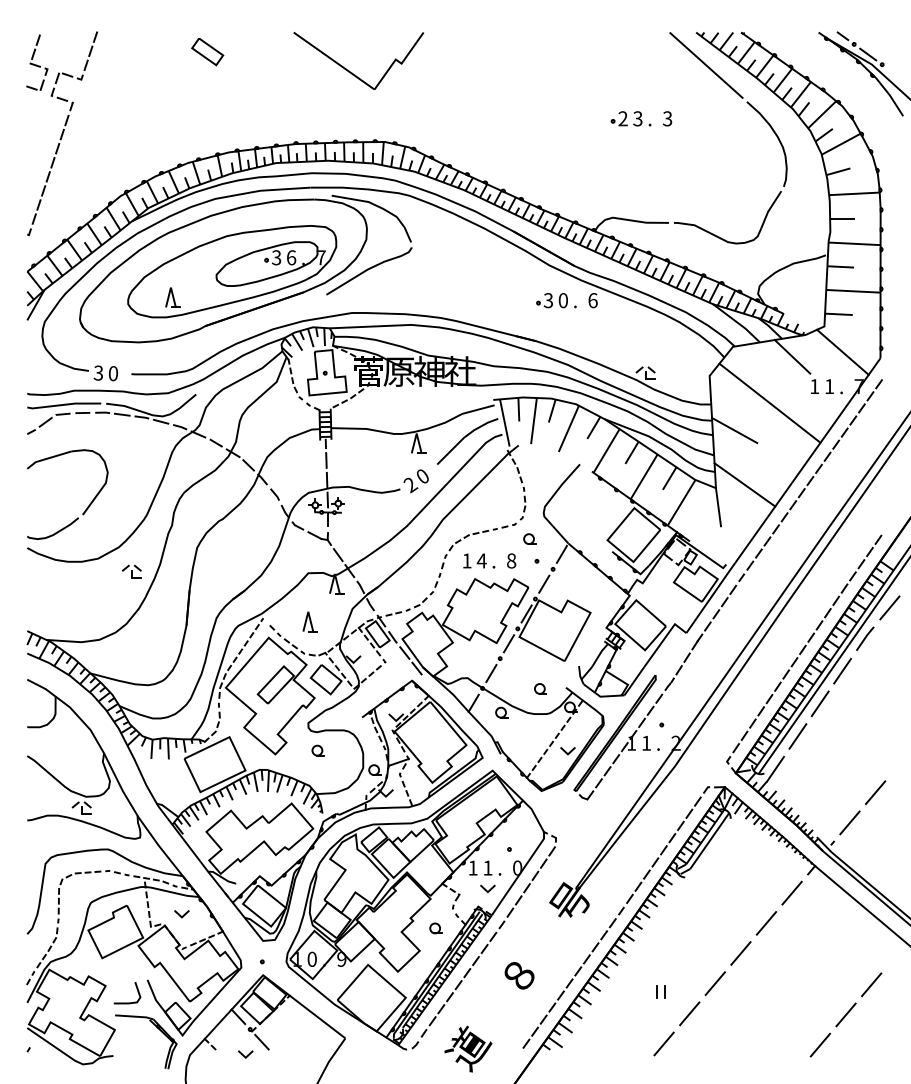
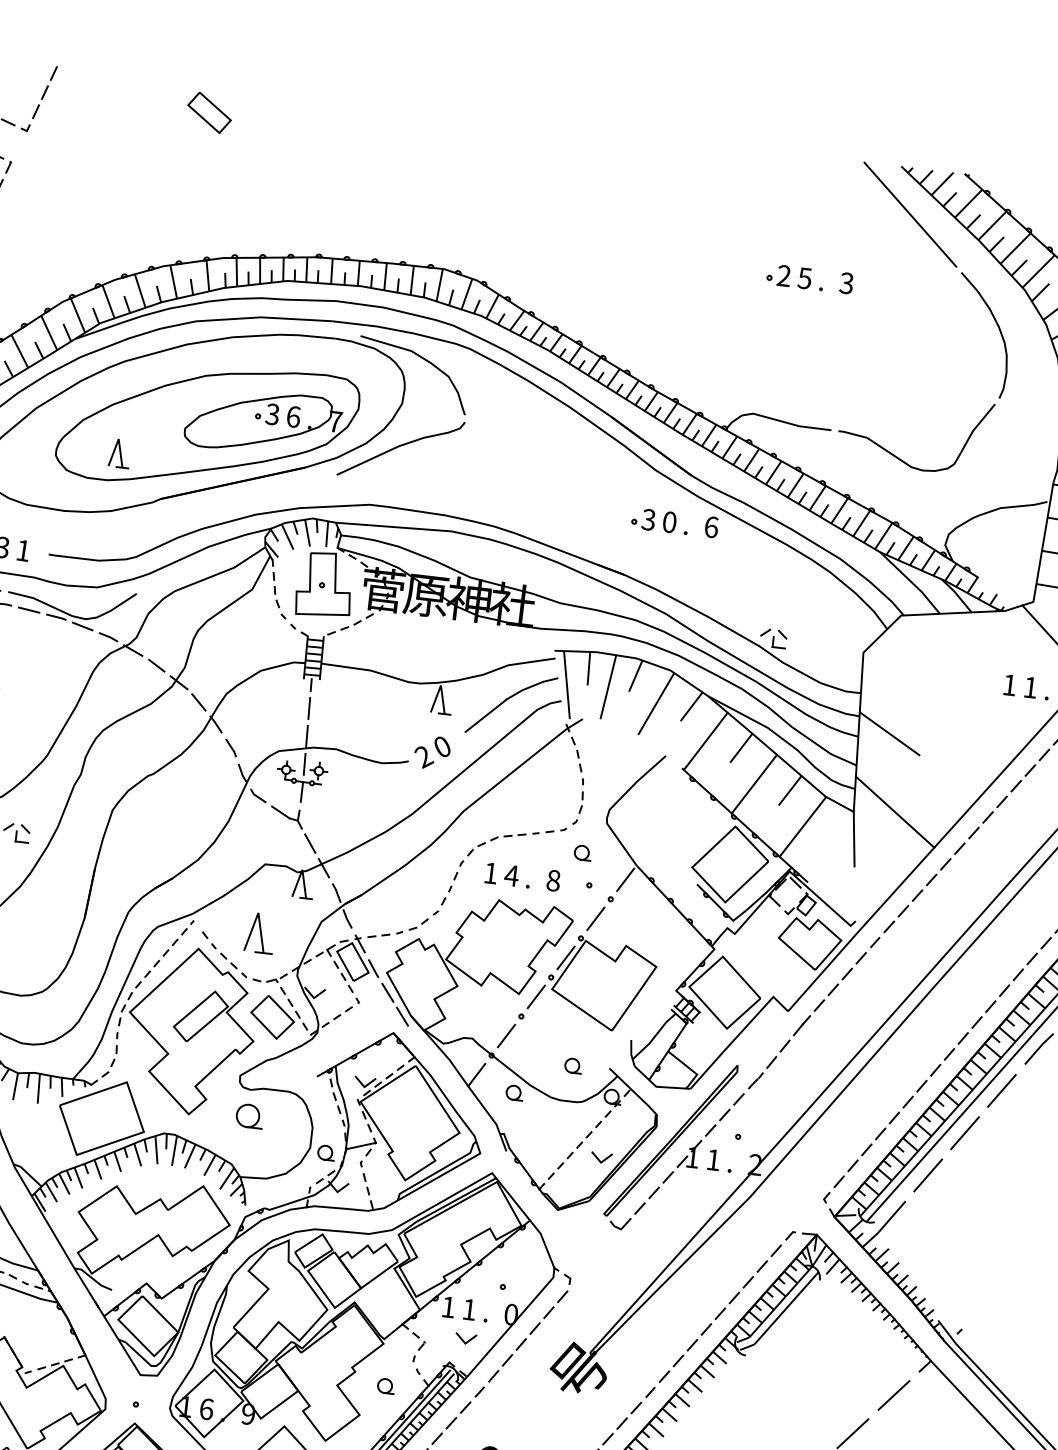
part: (352, 72) -> (410, 165), removed
text: (637, 118) -> (804, 277), 3 -> 5
line: (792, 356) -> (983, 639), removed
text: (113, 373) -> (23, 550), 0 -> 1
line: (769, 402) -> (943, 700), removed
part: (309, 621) -> (258, 932), size x1.4
part: (317, 750) -> (248, 1115), size x1.6
line: (875, 792) -> (1028, 1267), removed
line: (849, 822) -> (986, 1305), removed
line: (180, 914) -> (28, 1324), removed
text: (311, 958) -> (205, 1407), 0 -> 6

